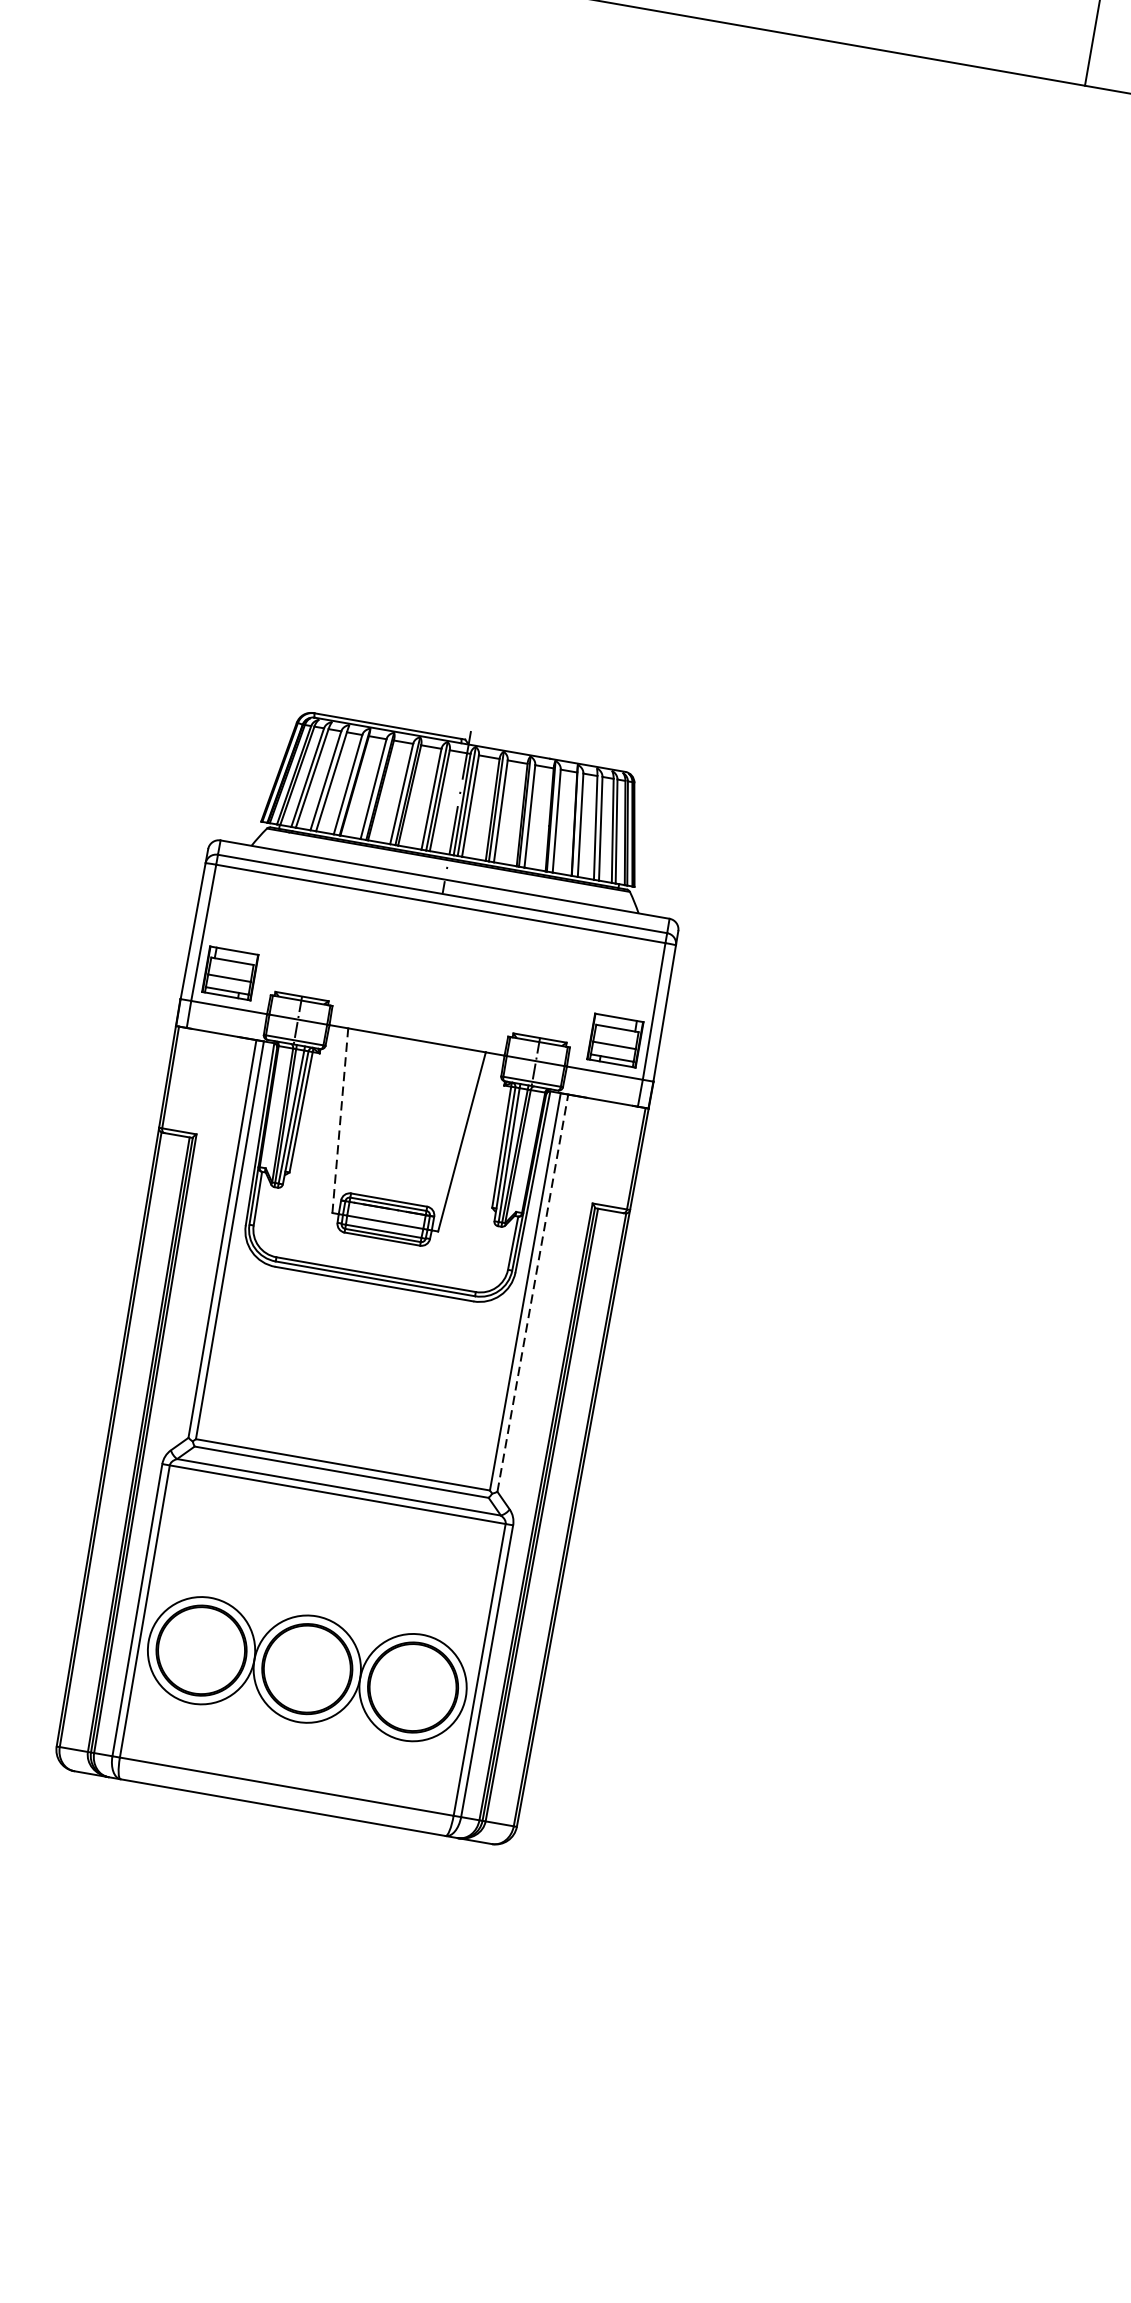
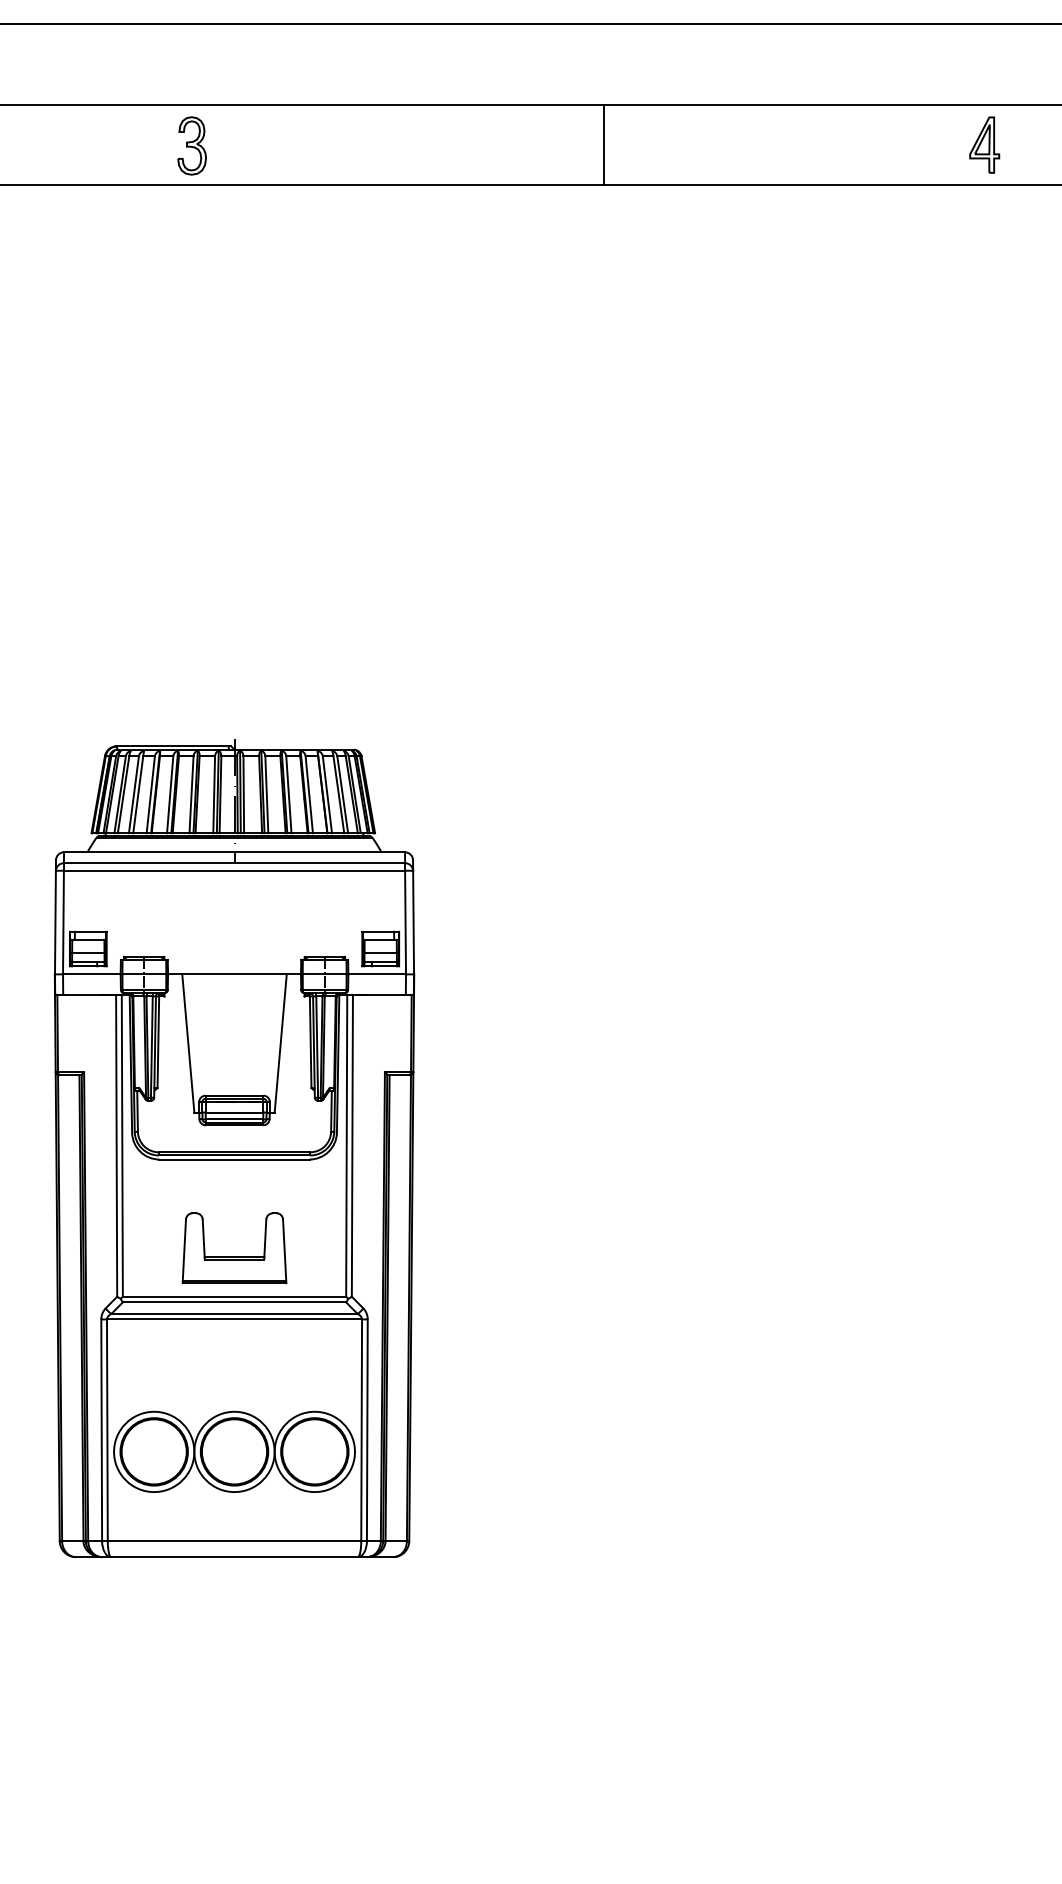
line: (340, 1119) -> (188, 1042), dashed -> solid
line: (533, 1292) -> (352, 1145), dashed -> solid
part: (352, 1411) -> (234, 1256), added

